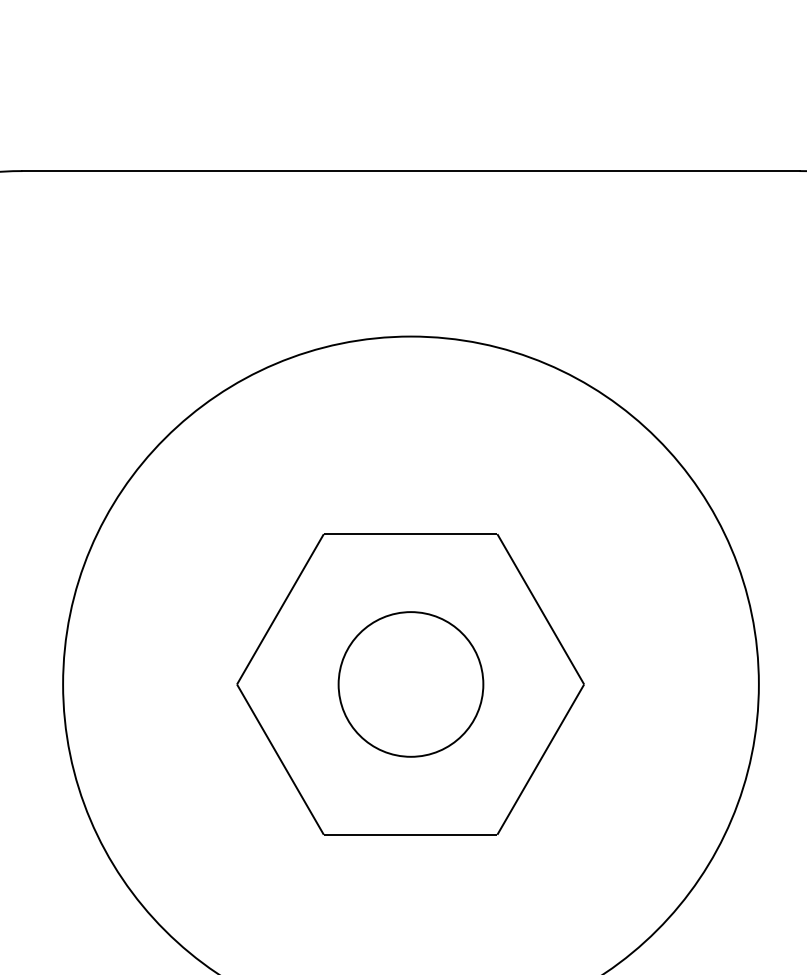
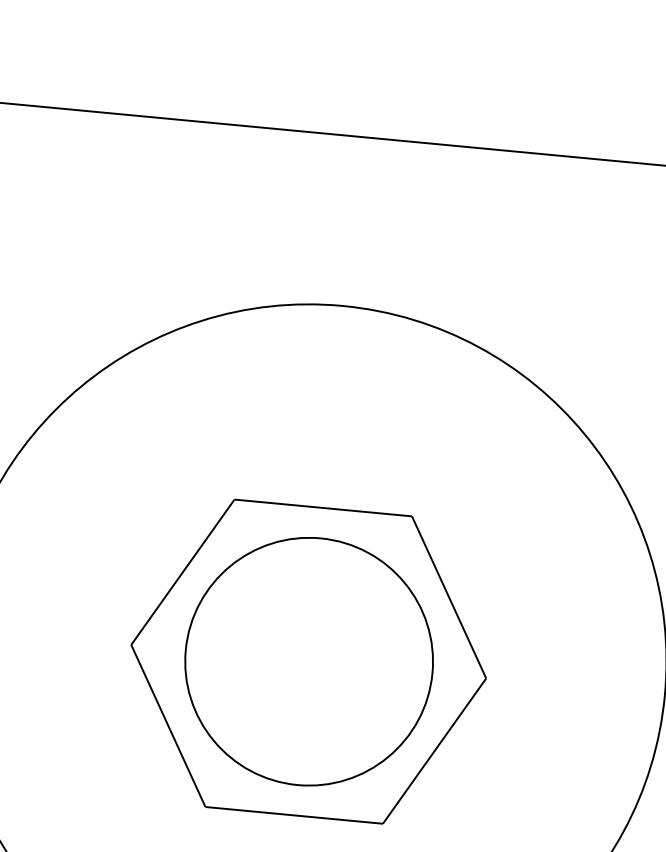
circle: (410, 684) -> (308, 661), size x1.67

